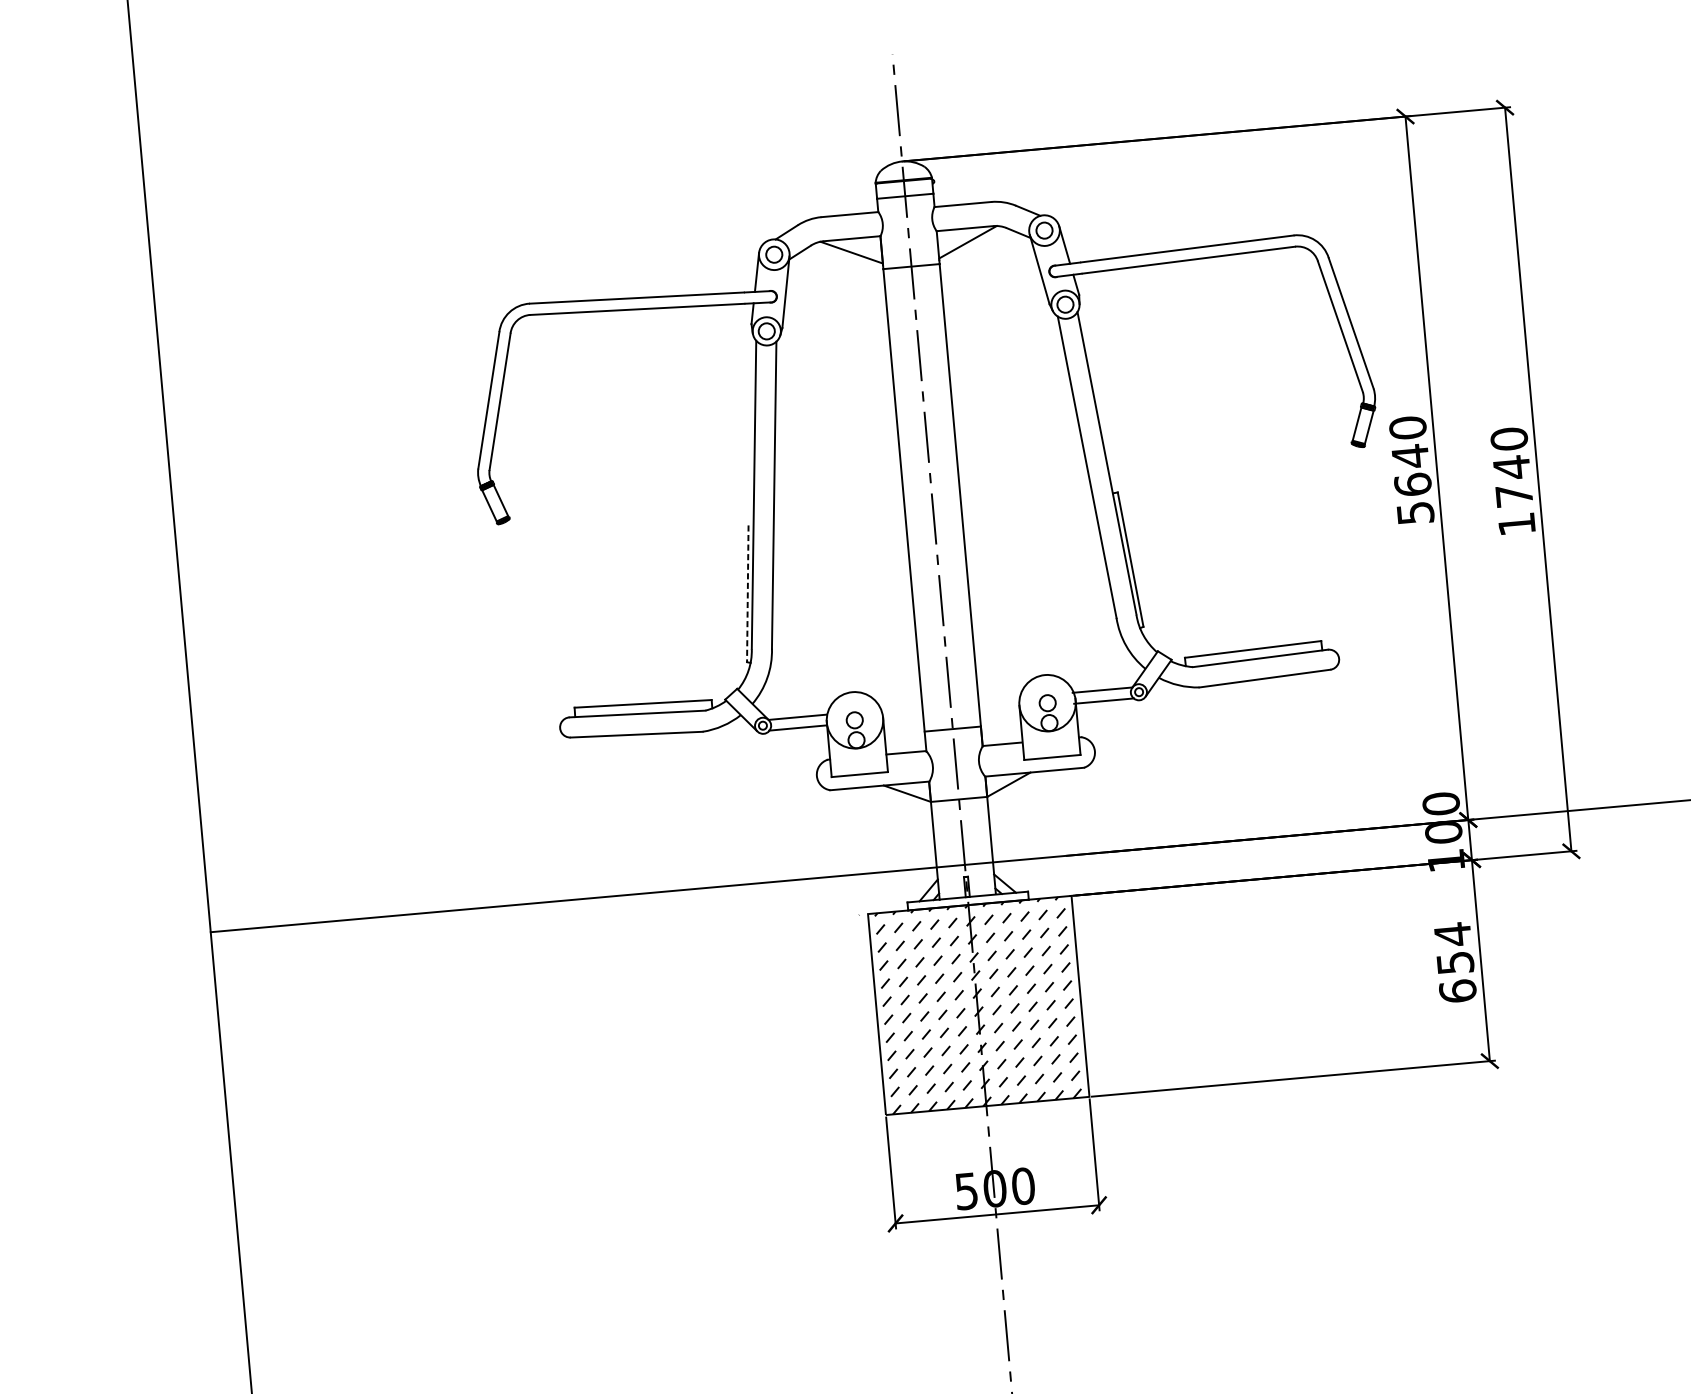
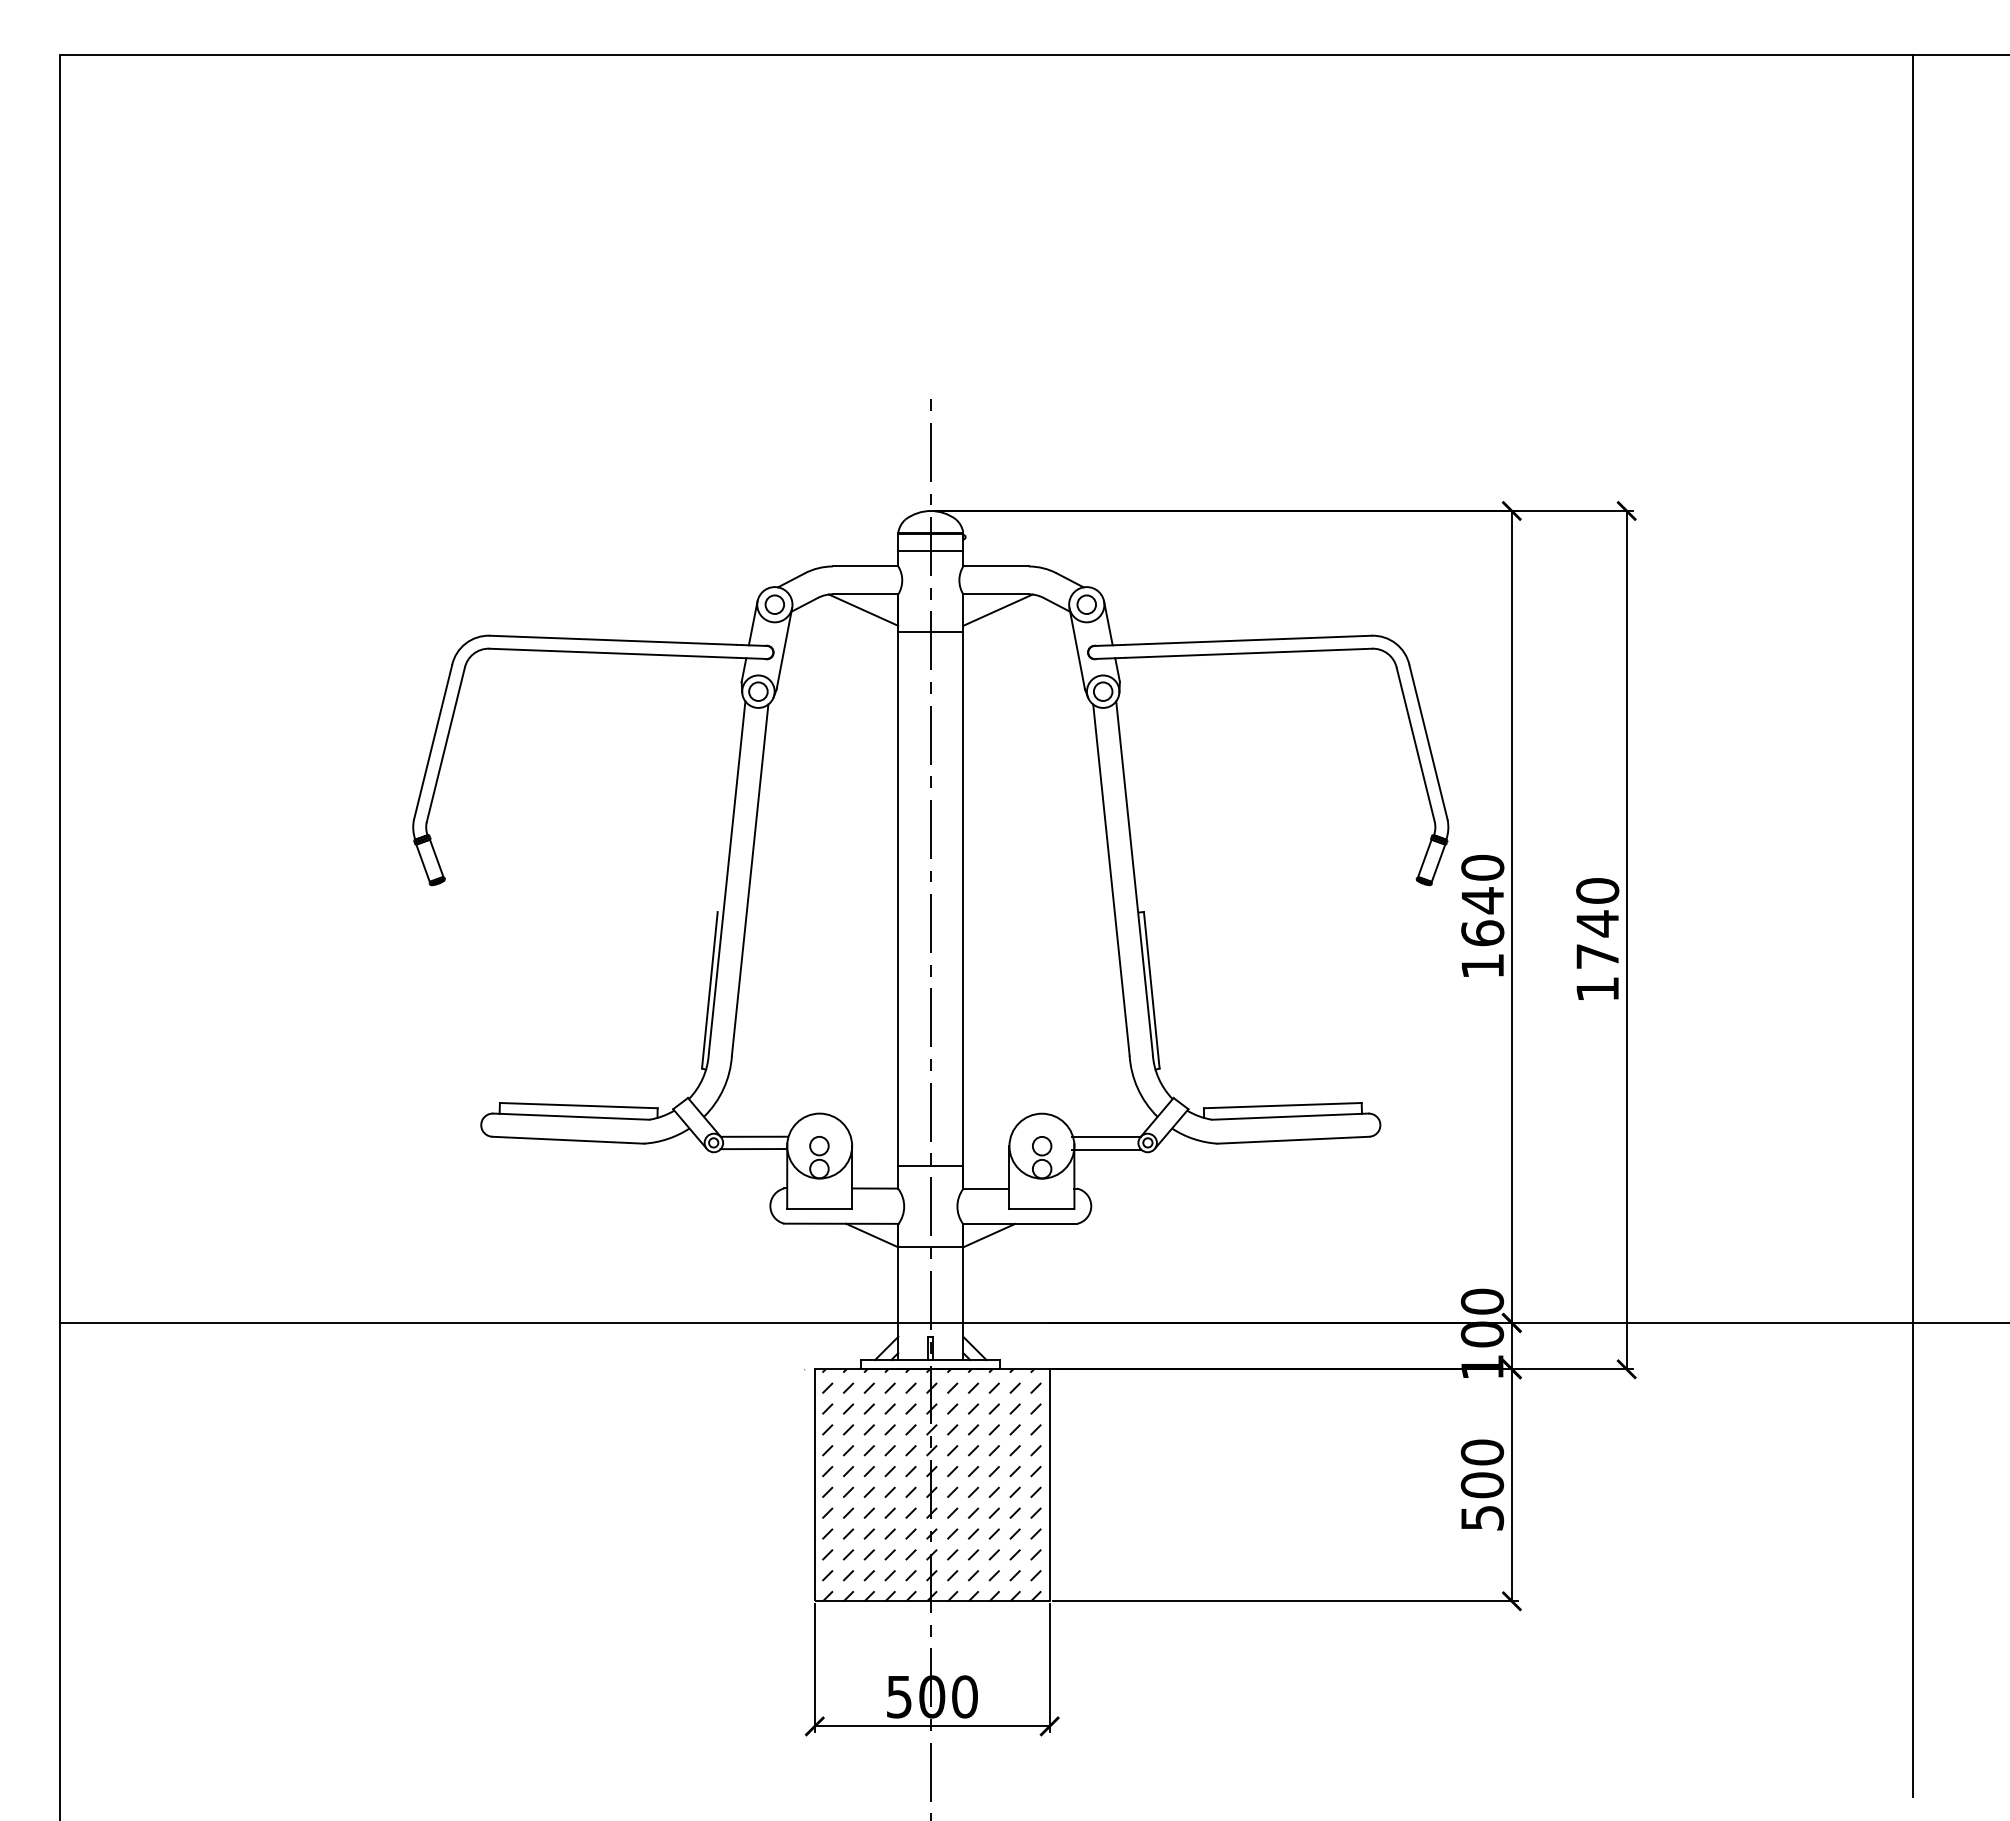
text: (1416, 513) -> (1483, 966), 5640 -> 1640
line: (747, 594) -> (709, 990), dashed -> solid
text: (1455, 962) -> (1482, 1484), 654 -> 500

